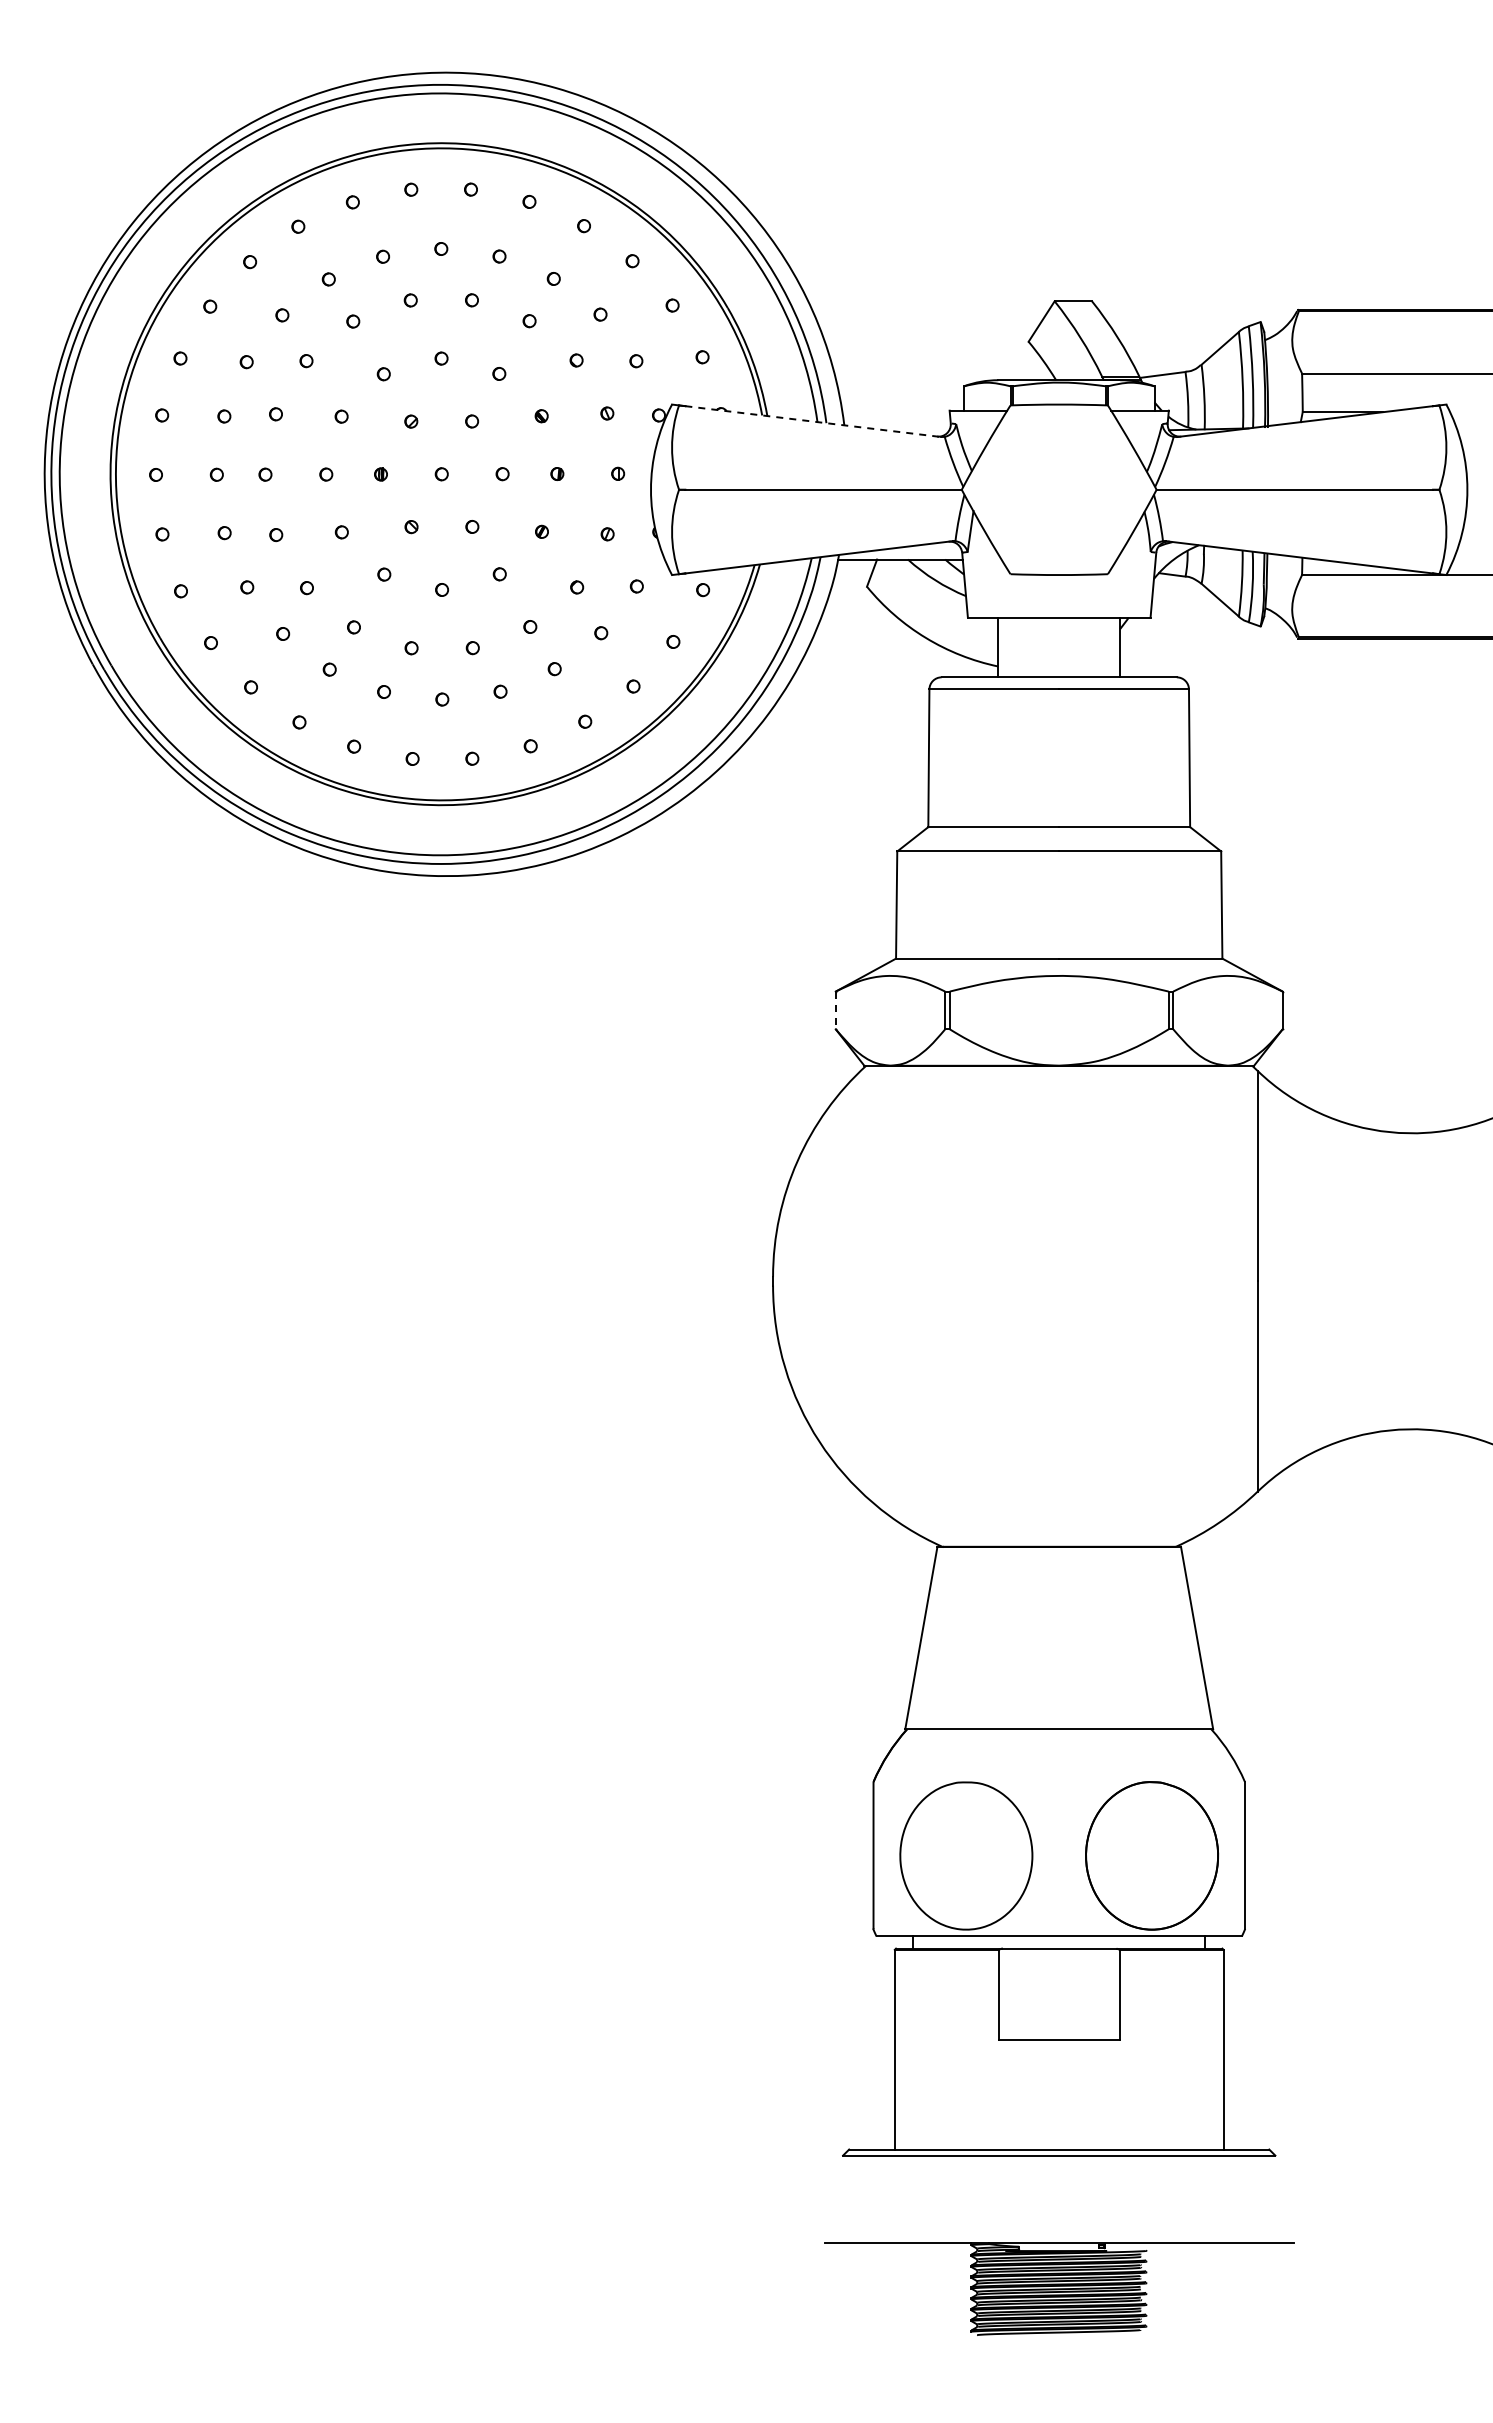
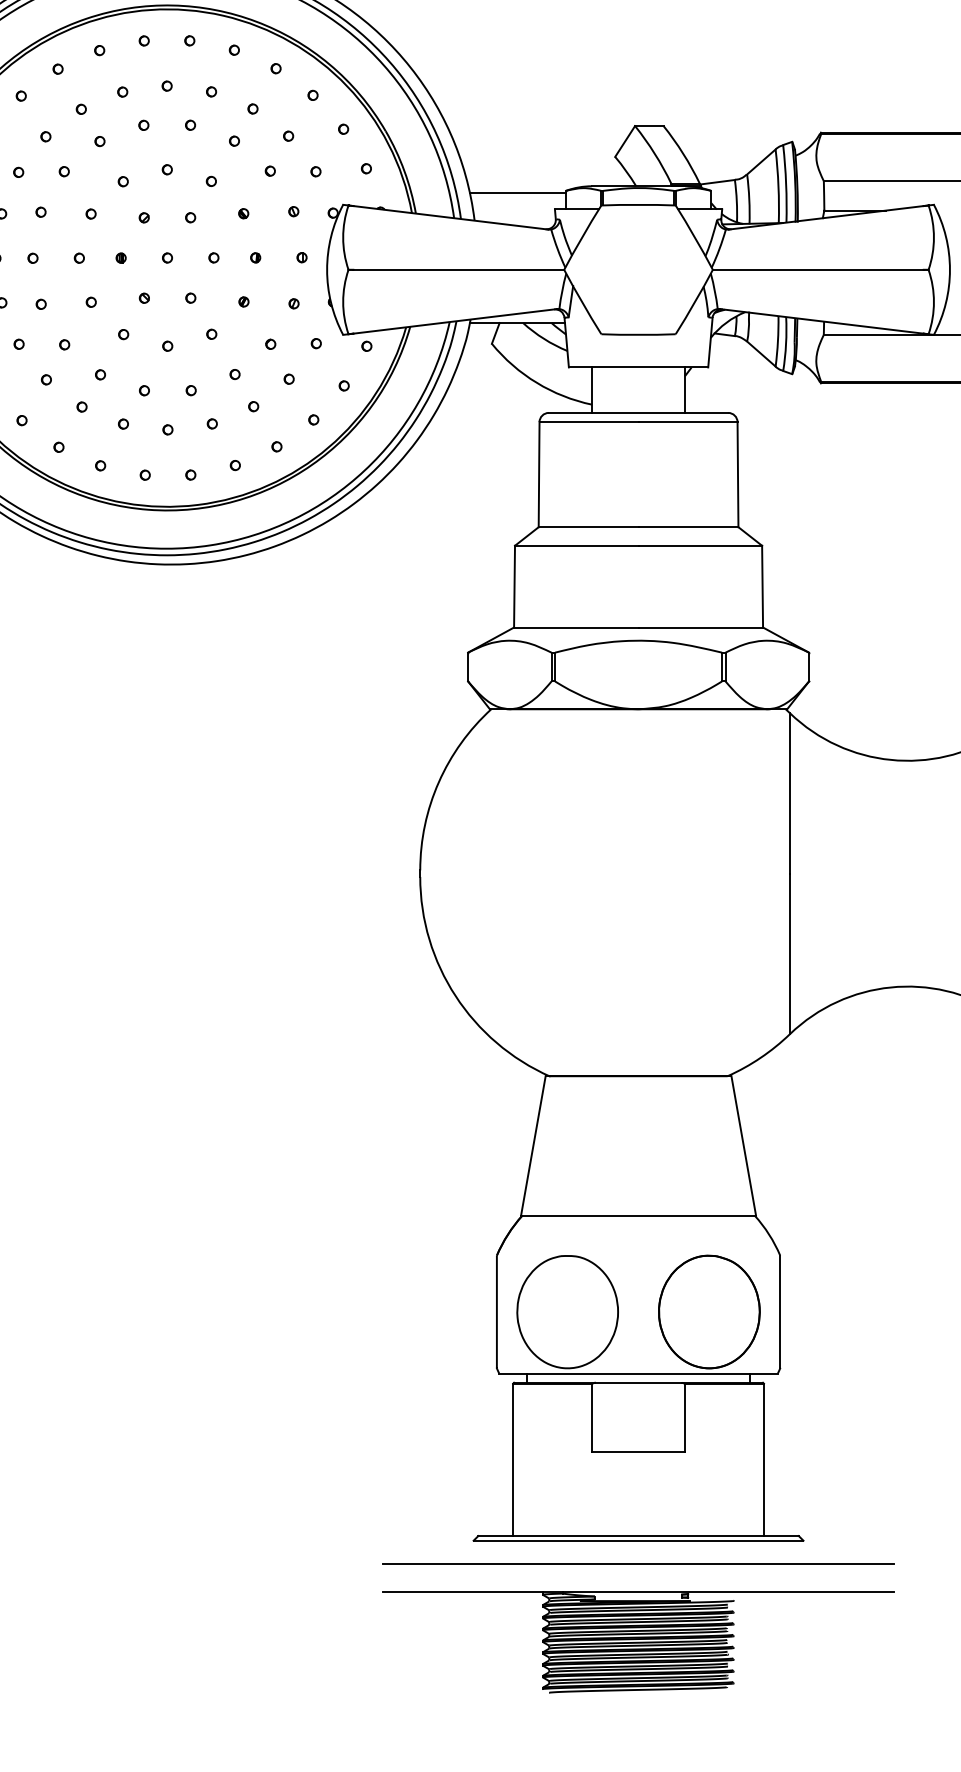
line: (900, 389) -> (517, 193), added
line: (813, 421) -> (451, 217), dashed -> solid
line: (835, 1010) -> (467, 667), dashed -> solid
line: (1059, 2186) -> (638, 1564), added
part: (1058, 2288) -> (638, 1642), size x1.43

